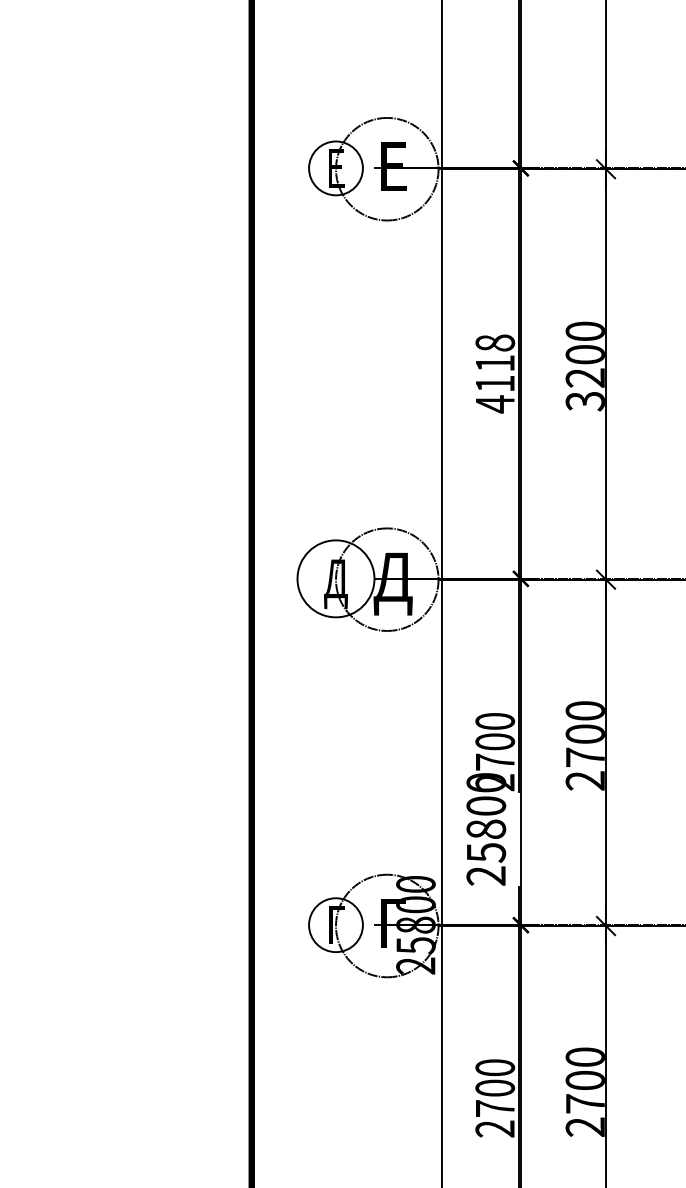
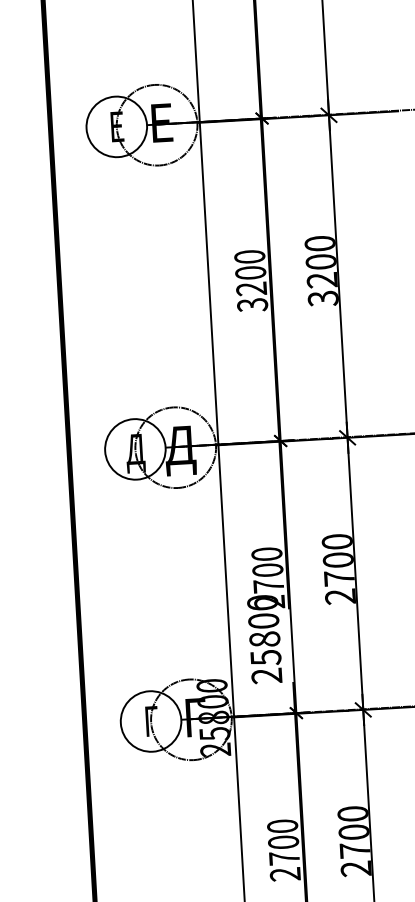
circle: (335, 167) -> (116, 126), size x1.43
text: (495, 373) -> (251, 280), 4118 -> 3200
circle: (335, 924) -> (150, 720), size x1.43

